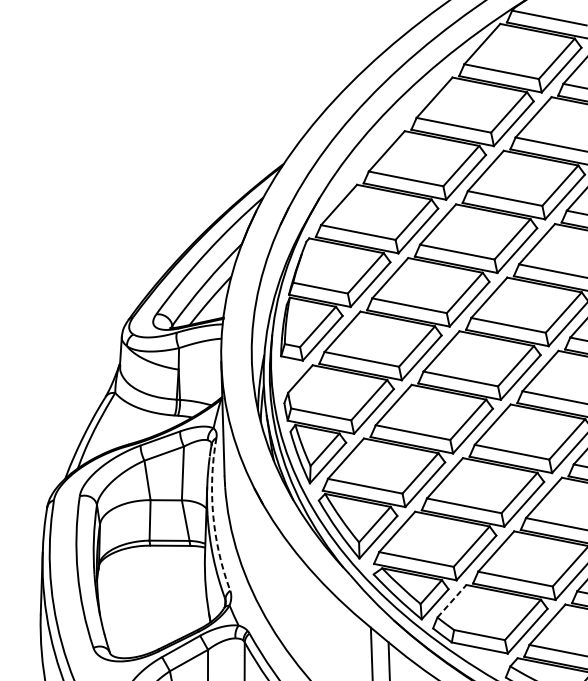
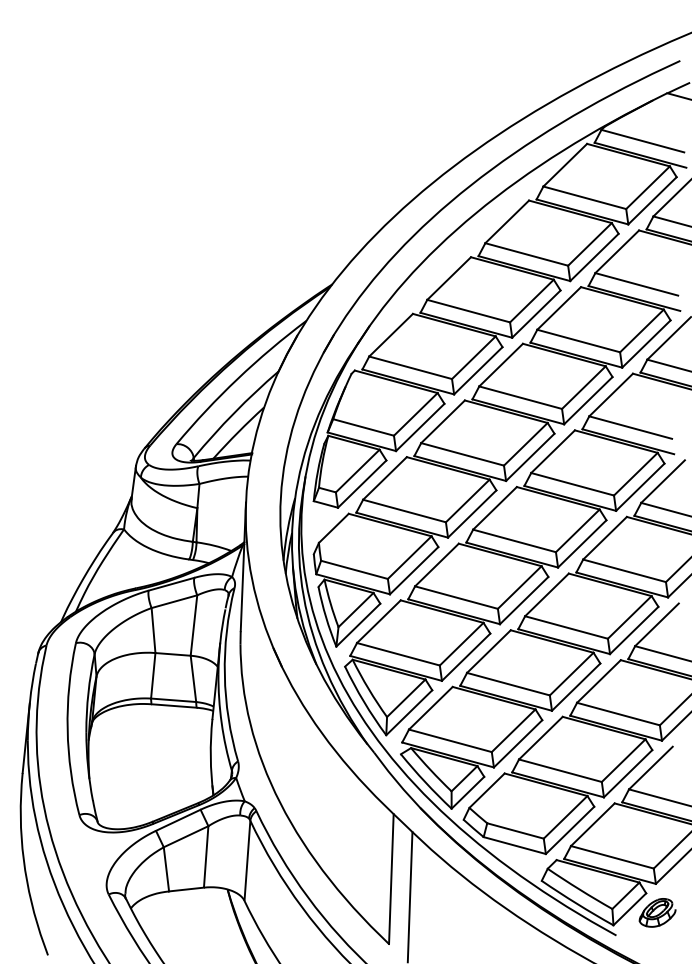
arc: (212, 514) -> (224, 674), dashed -> solid
line: (452, 601) -> (487, 790), dashed -> solid

